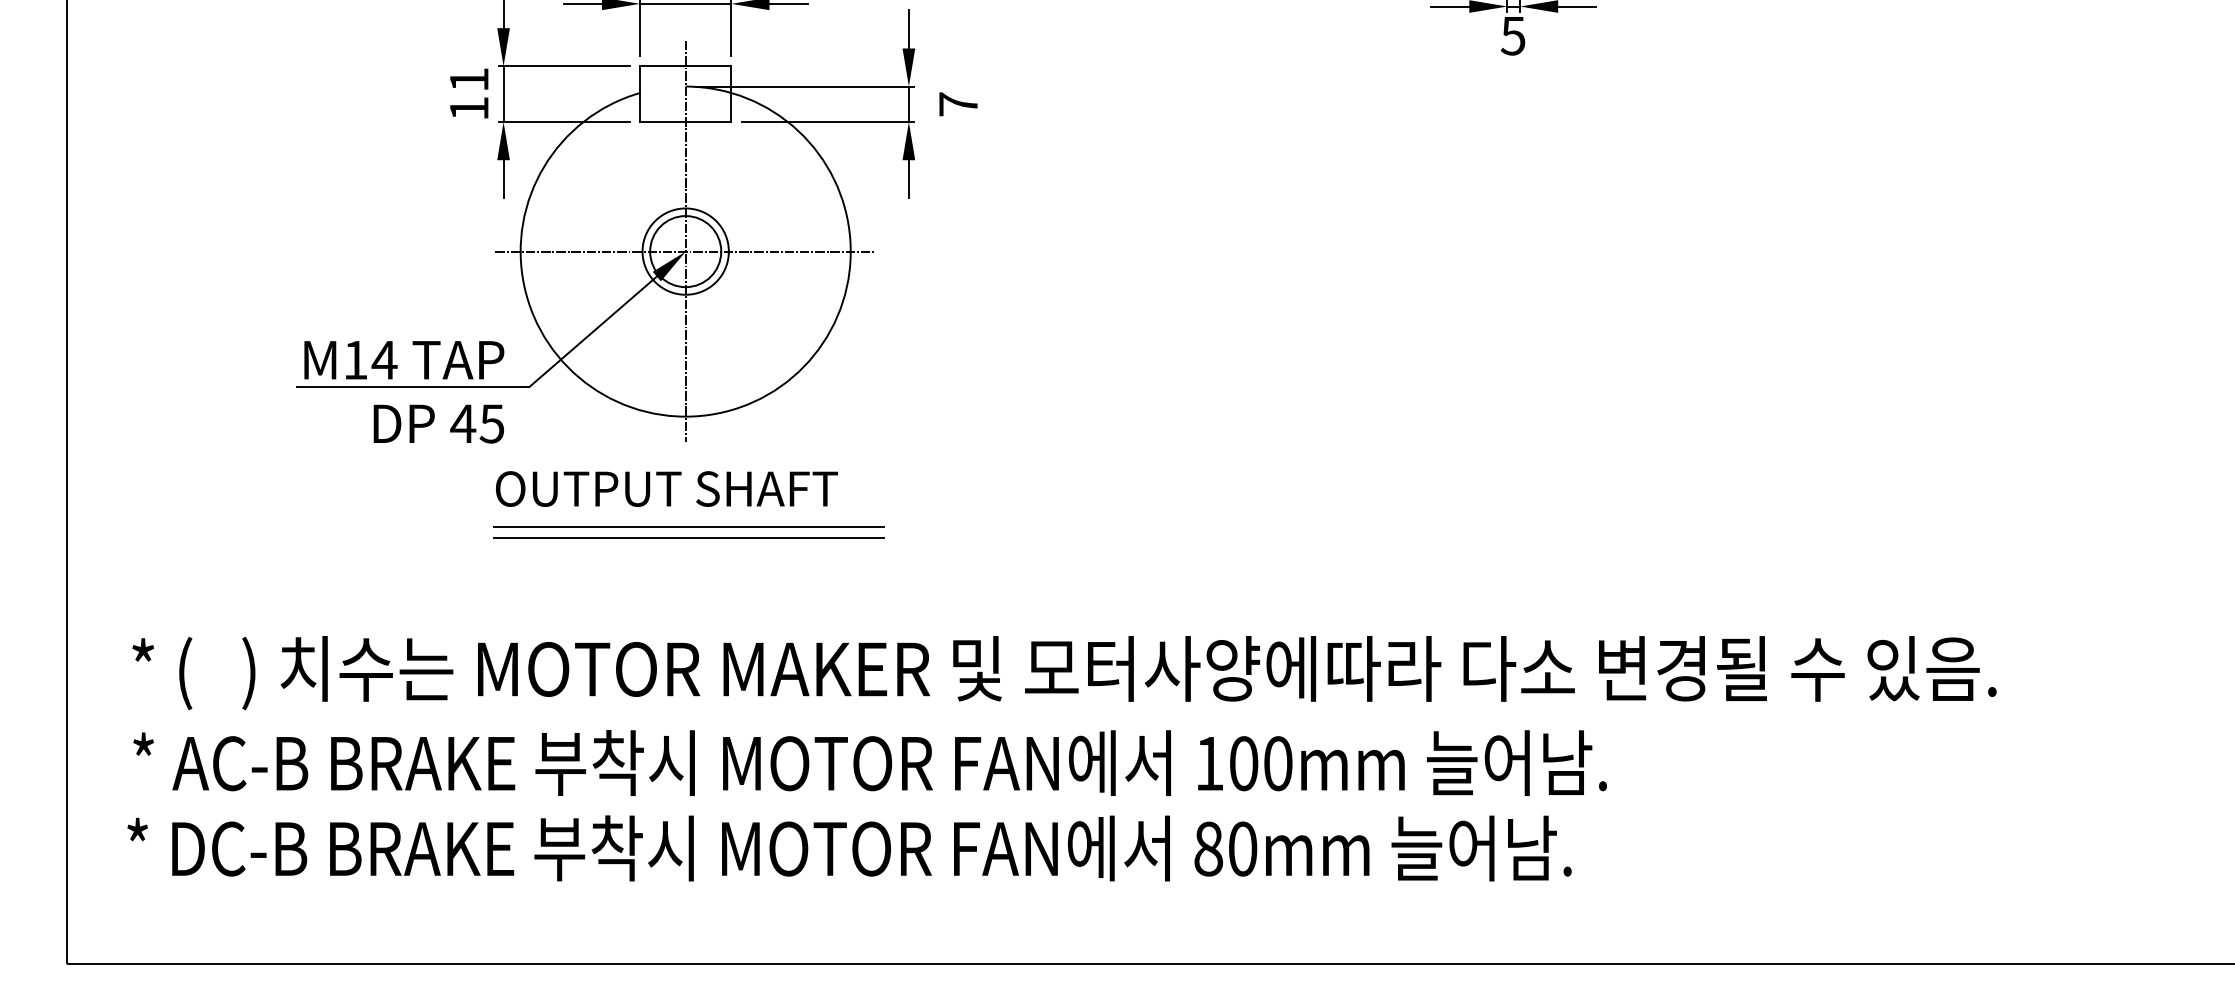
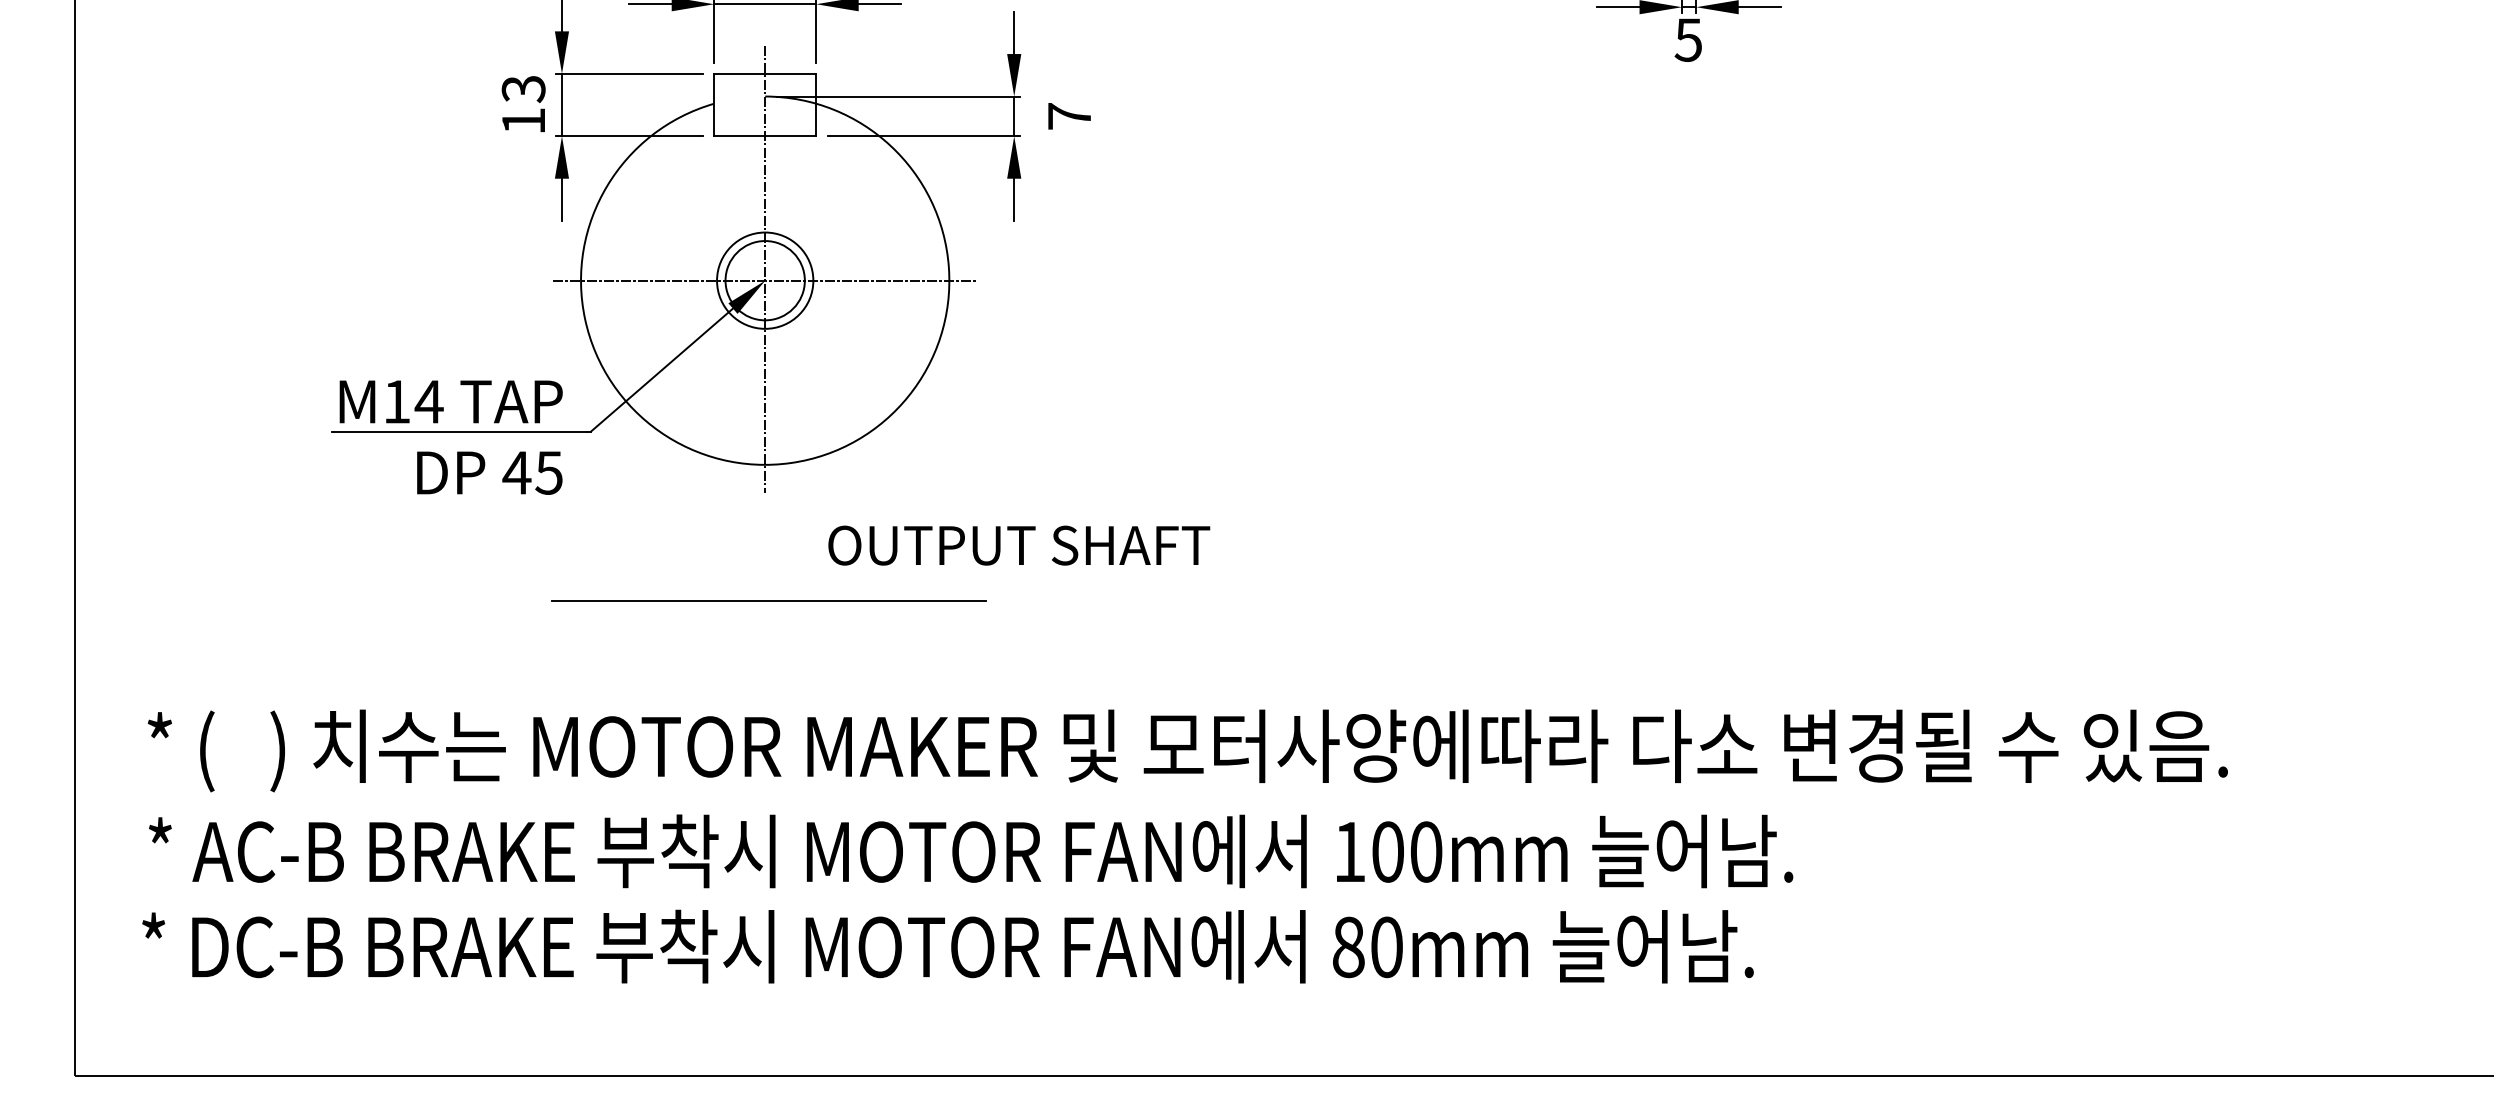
text: (469, 80) -> (523, 89), 11 -> 13
text: (667, 488) -> (1019, 545), moved
line: (688, 526) -> (768, 587), removed

